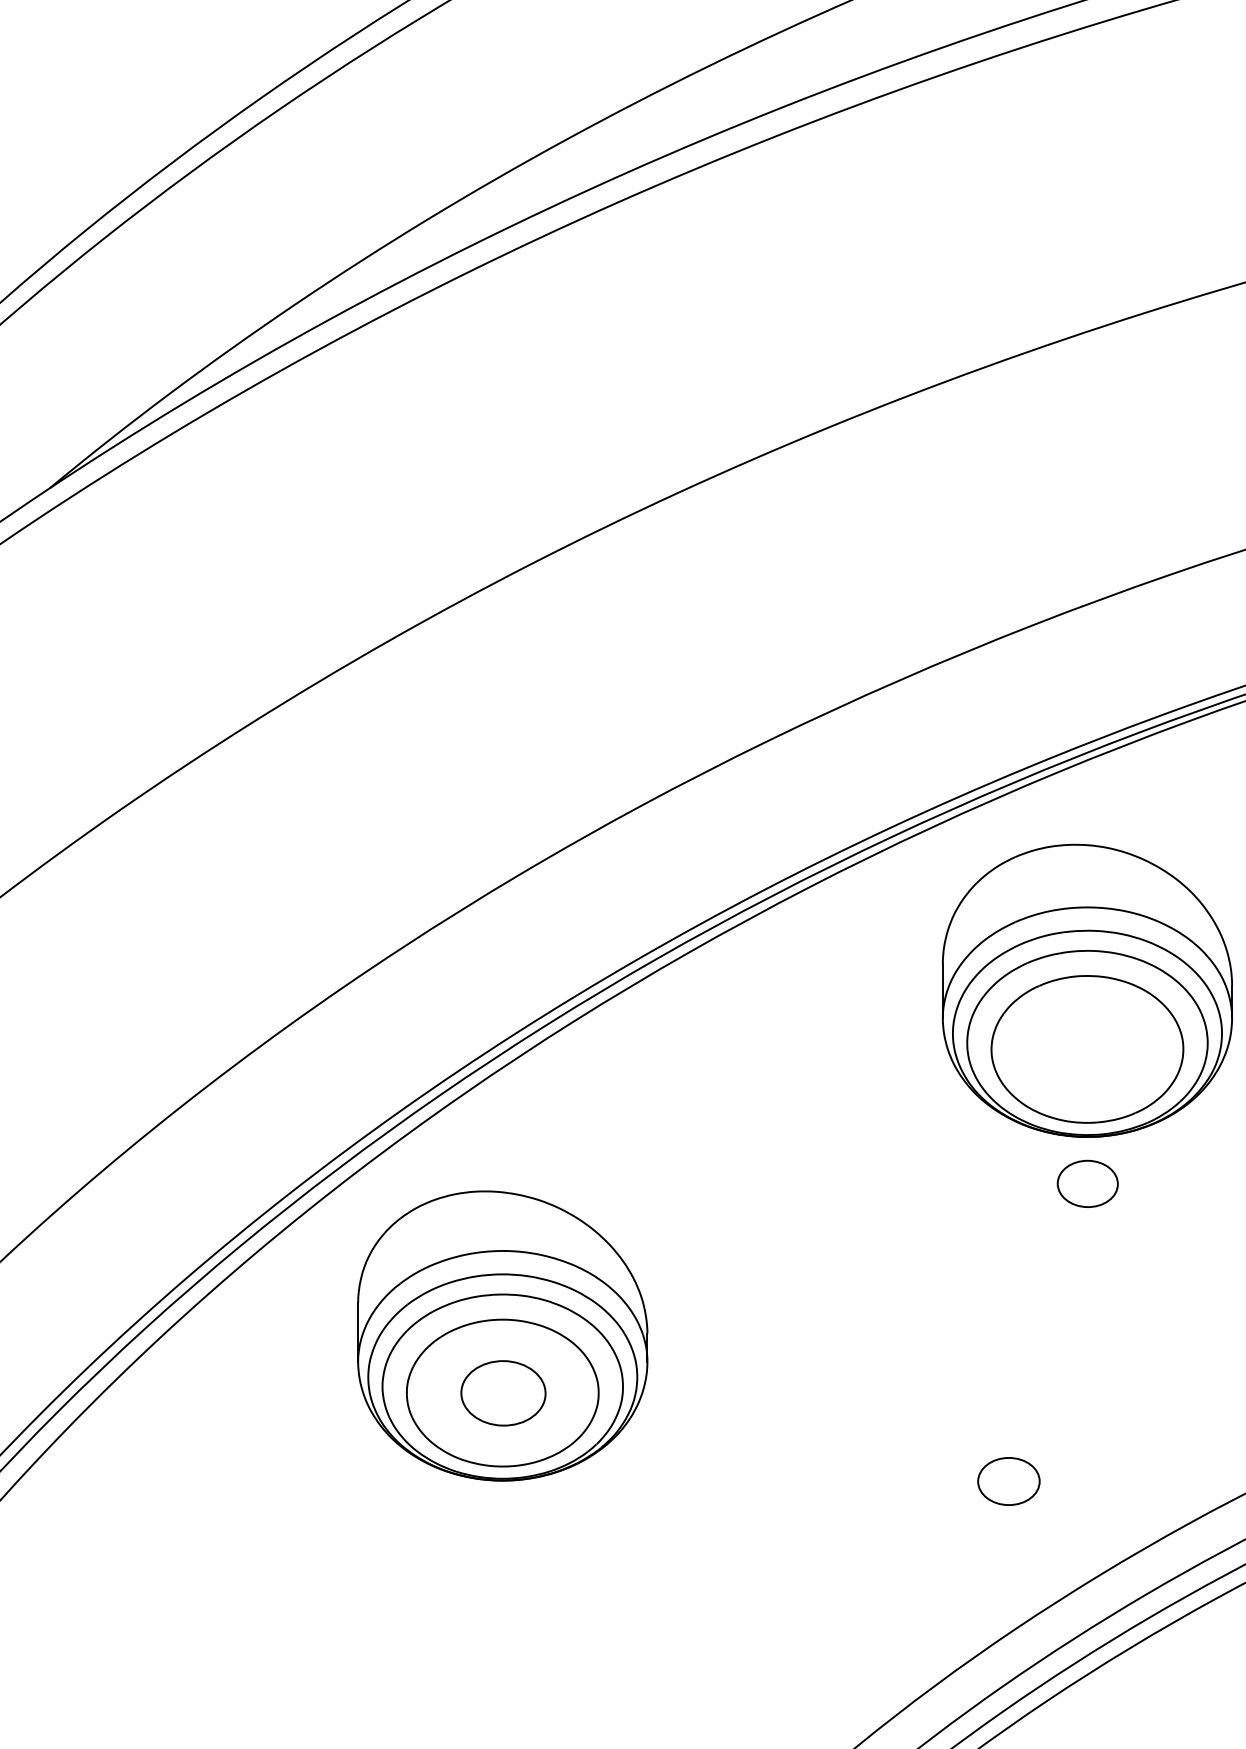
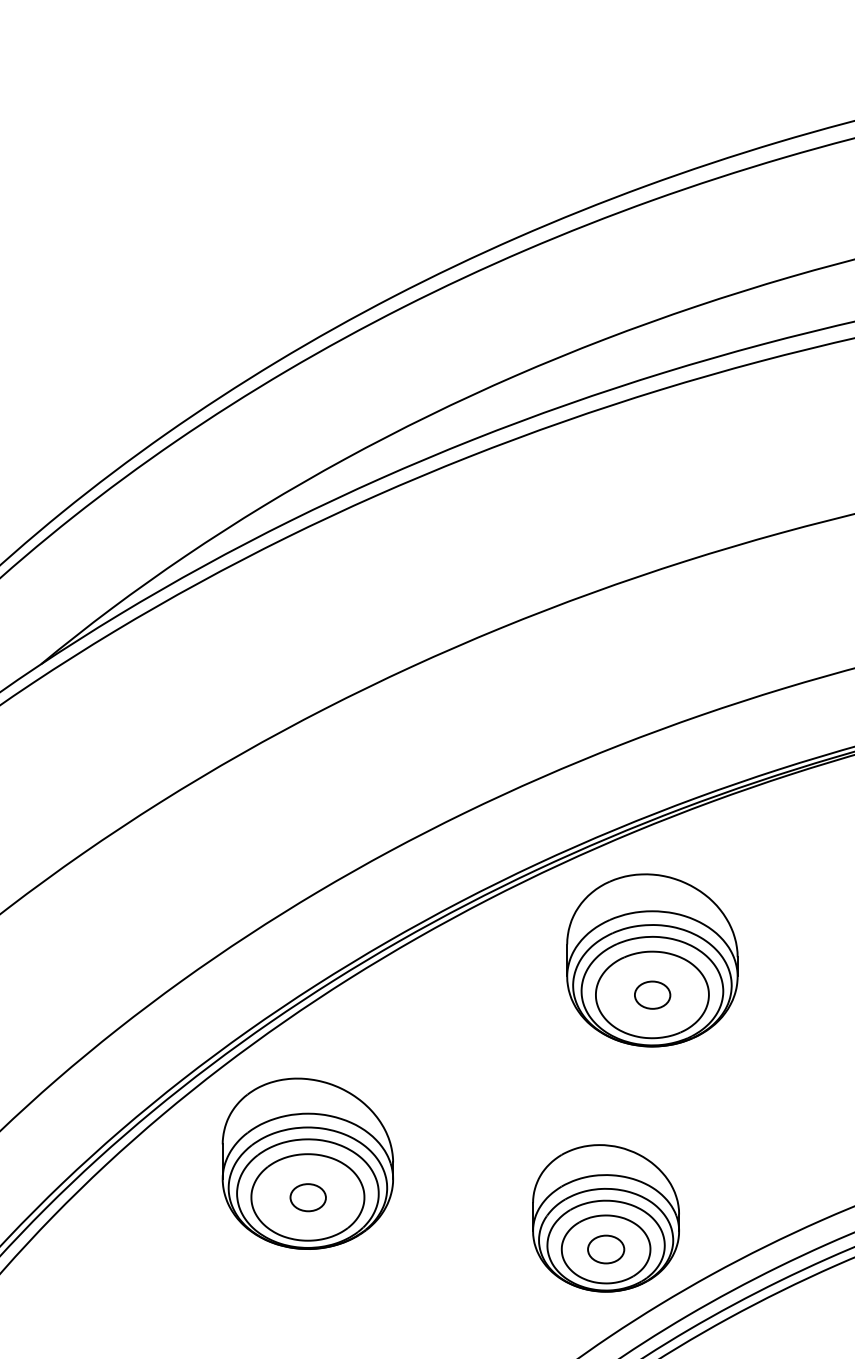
part: (1087, 1182) -> (652, 994), moved
part: (502, 1393) -> (307, 1197), size x0.71
part: (1007, 1428) -> (605, 1218), added

